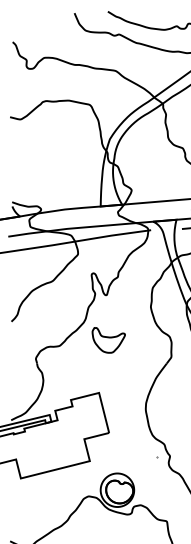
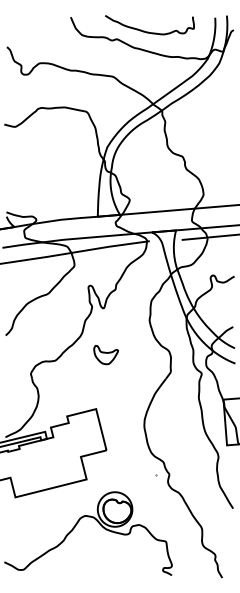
part: (108, 340) -> (105, 355), size x0.71

